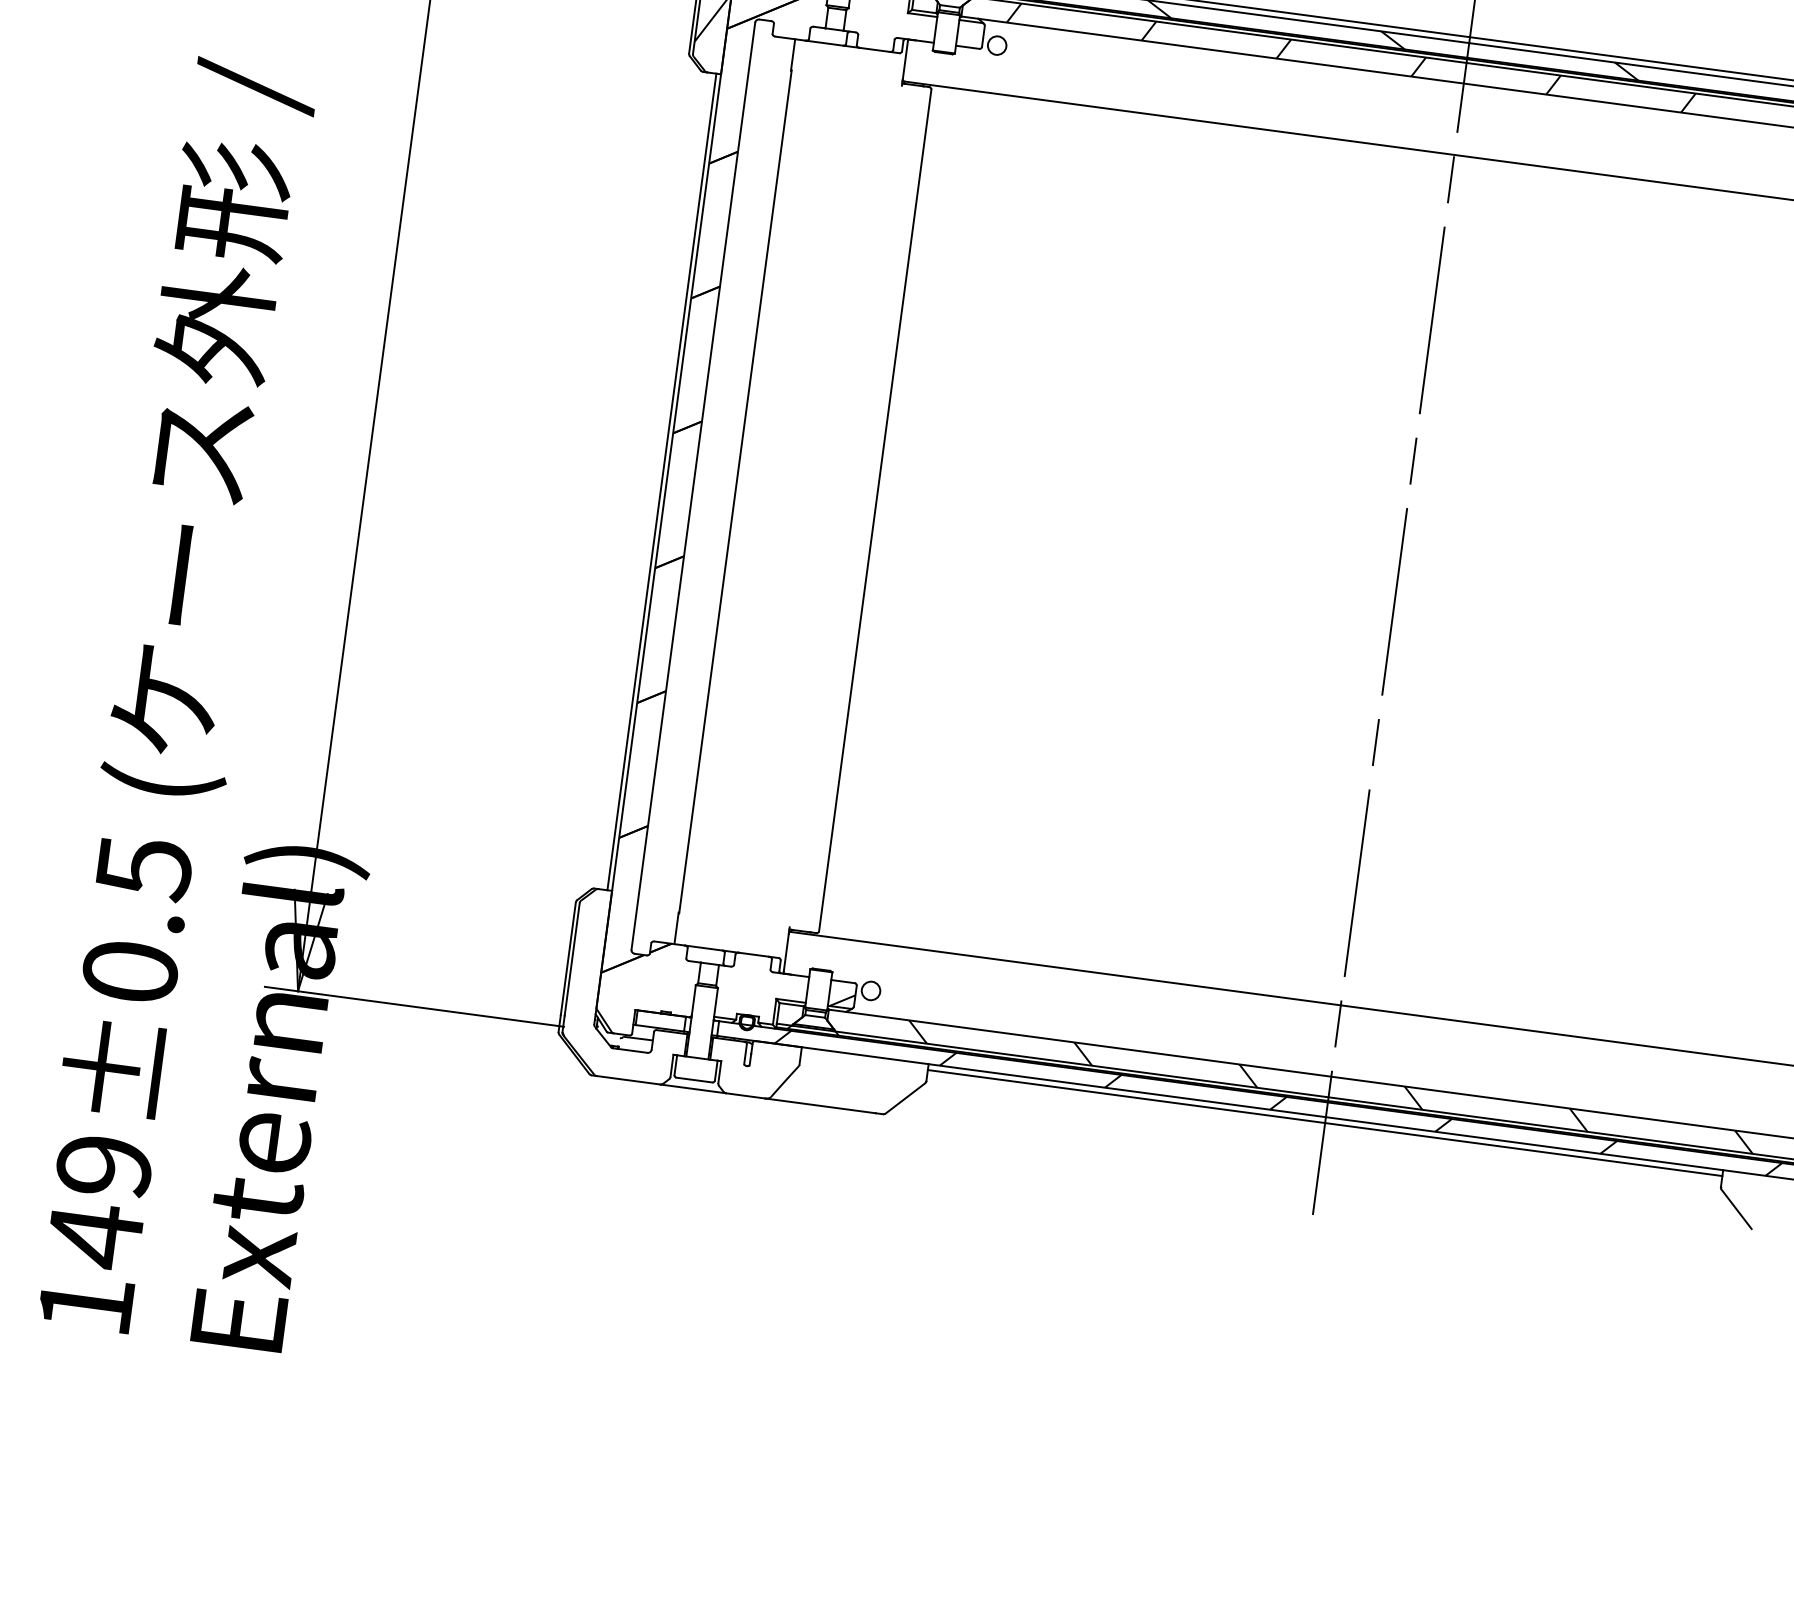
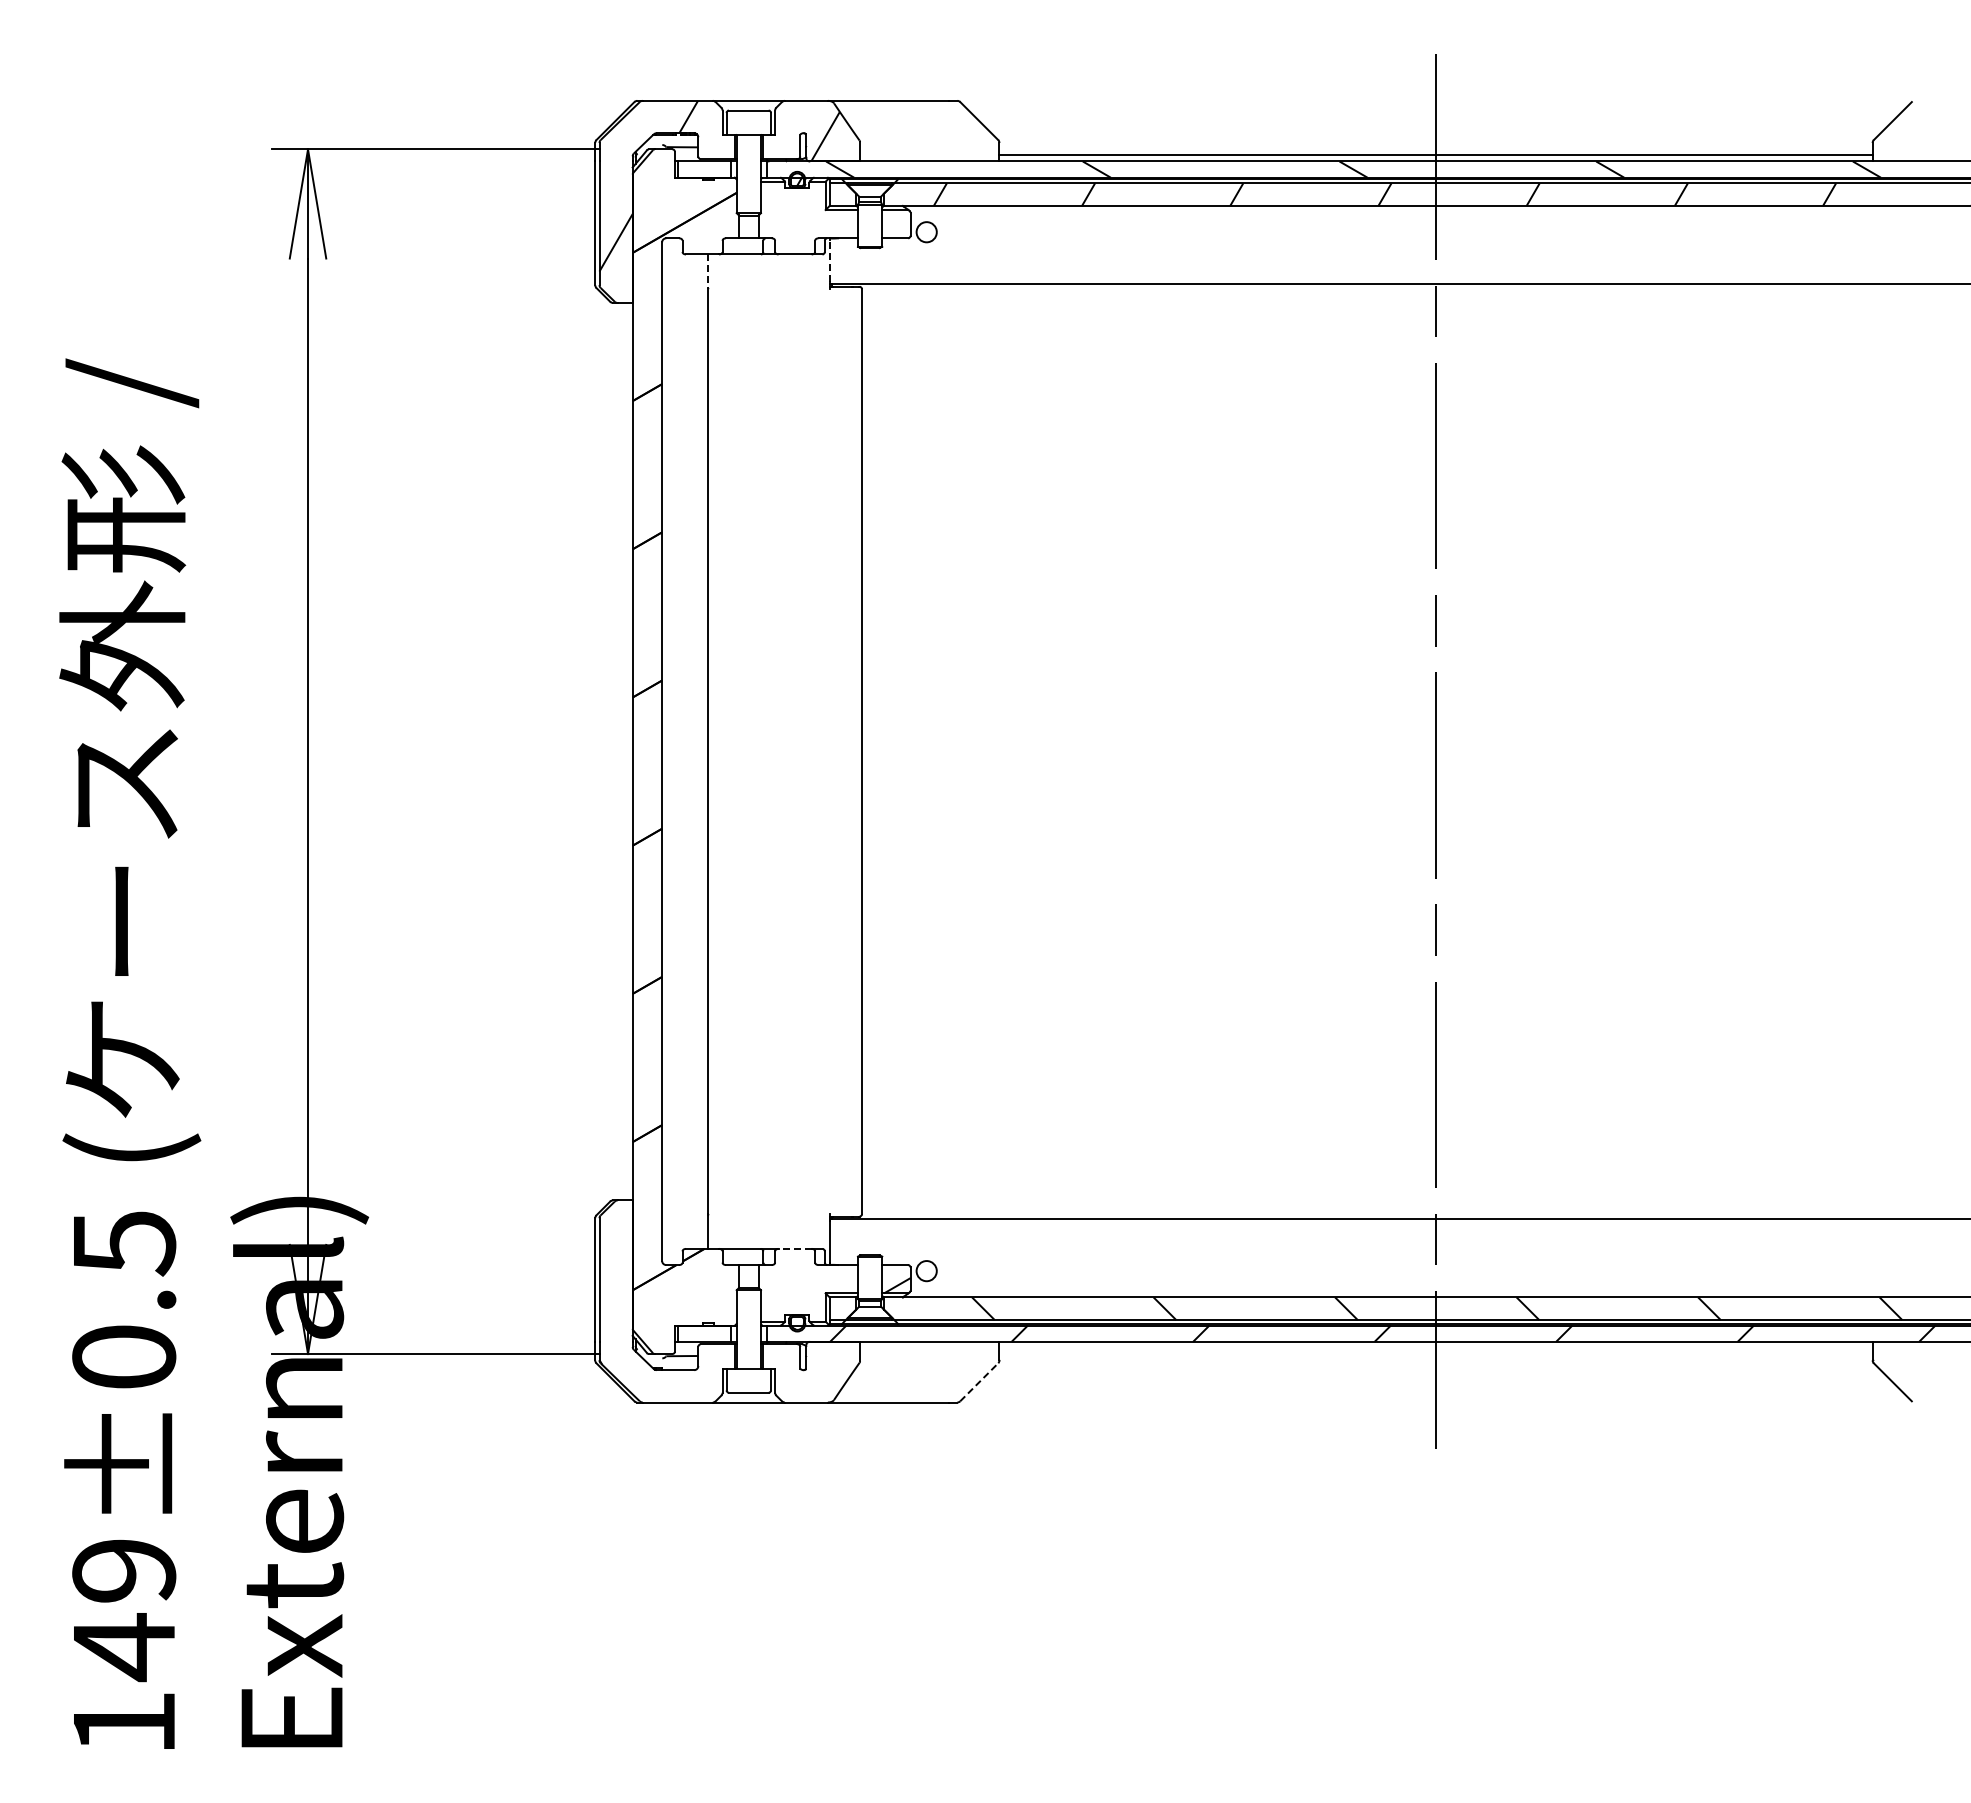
line: (792, 55) -> (707, 272), solid -> dashed
line: (905, 60) -> (829, 261), solid -> dashed
line: (661, 481) -> (627, 751), removed
line: (754, 954) -> (795, 1248), solid -> dashed
line: (905, 1098) -> (979, 1382), solid -> dashed
line: (1324, 1123) -> (1435, 1348), removed

